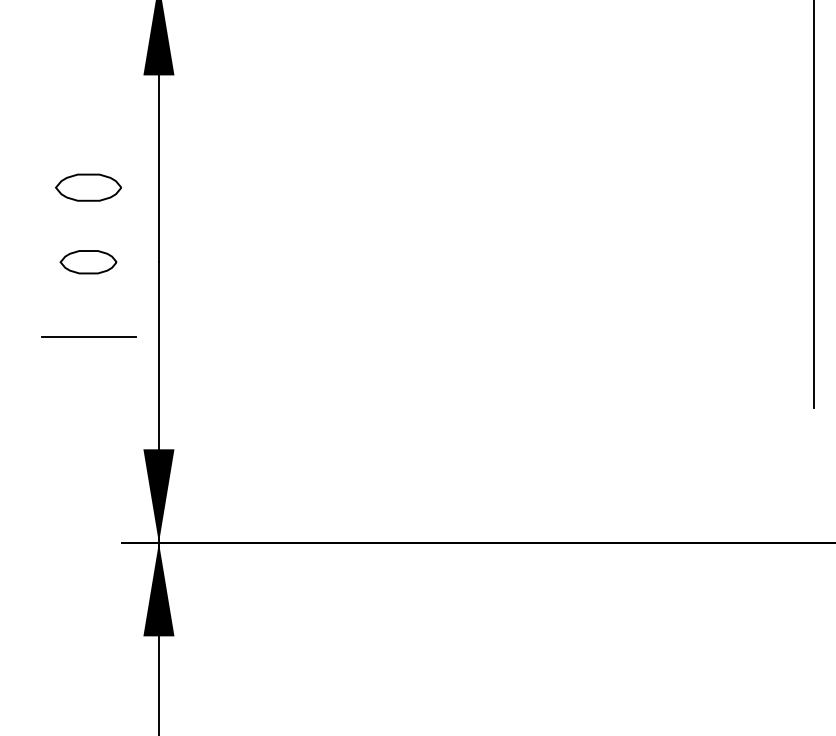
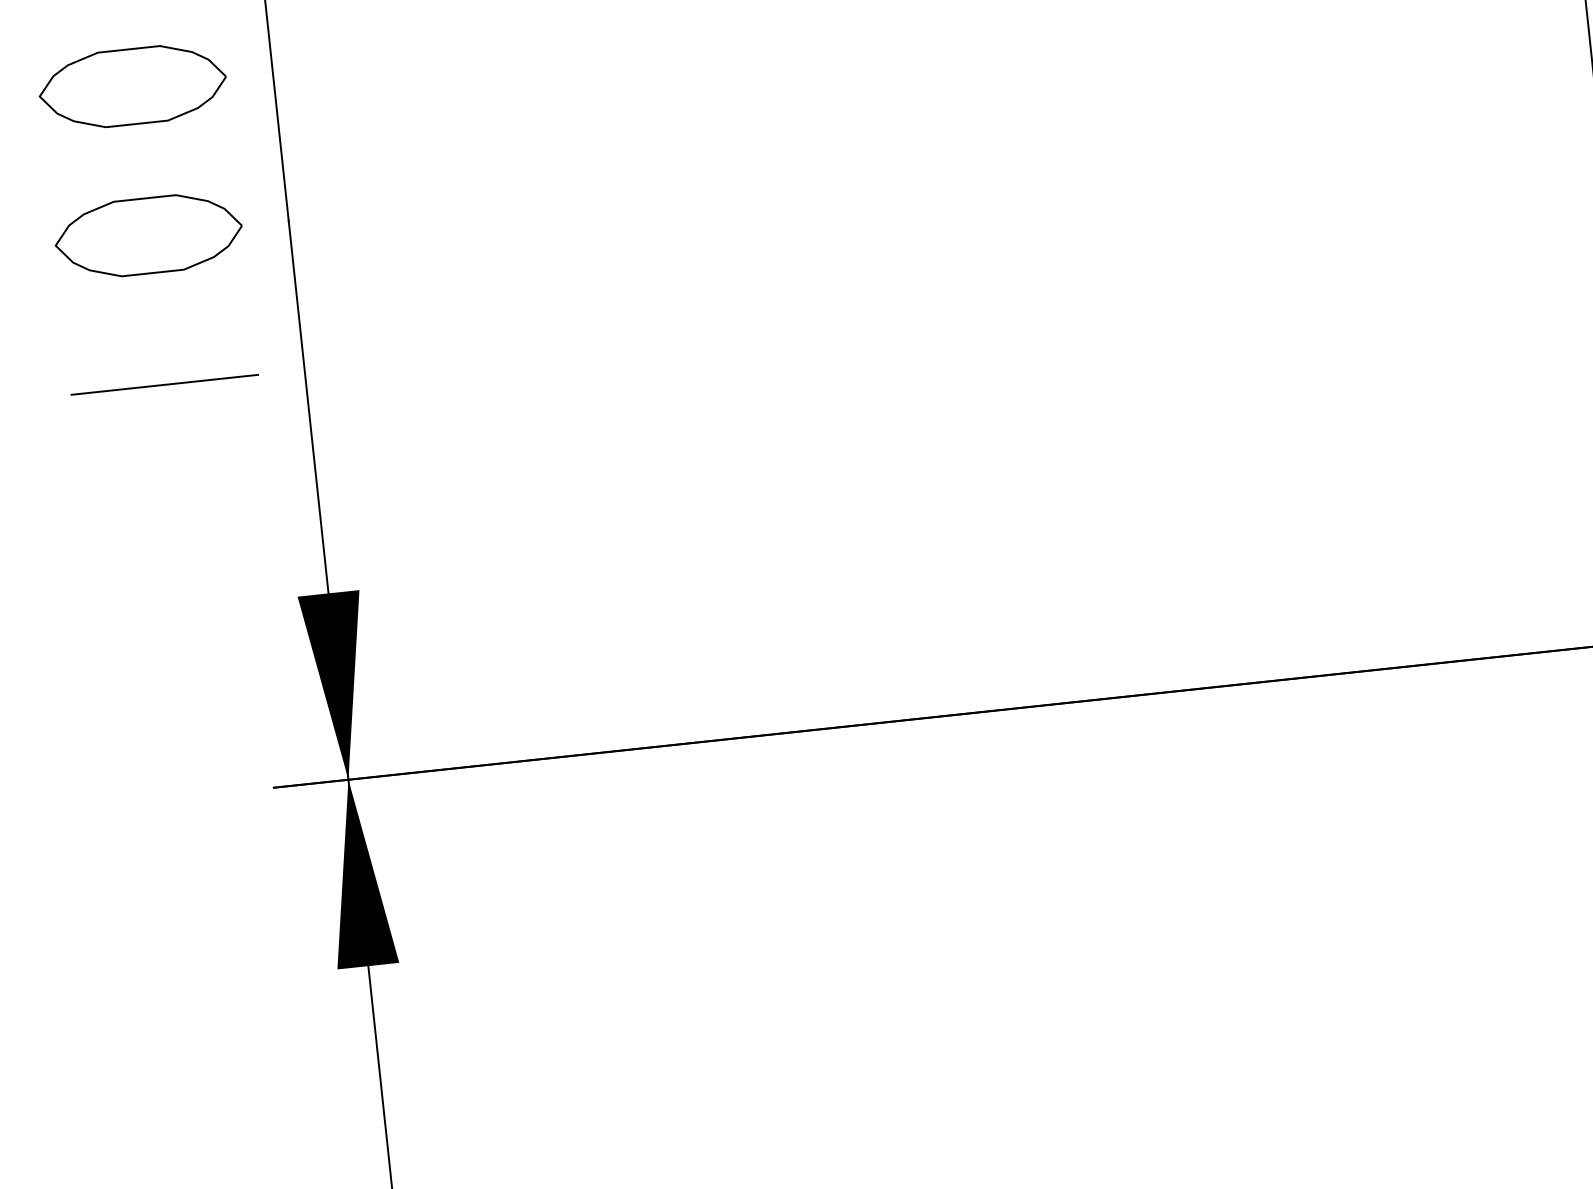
part: (88, 187) -> (132, 86), size x1.43
part: (88, 261) -> (148, 234), size x1.67

